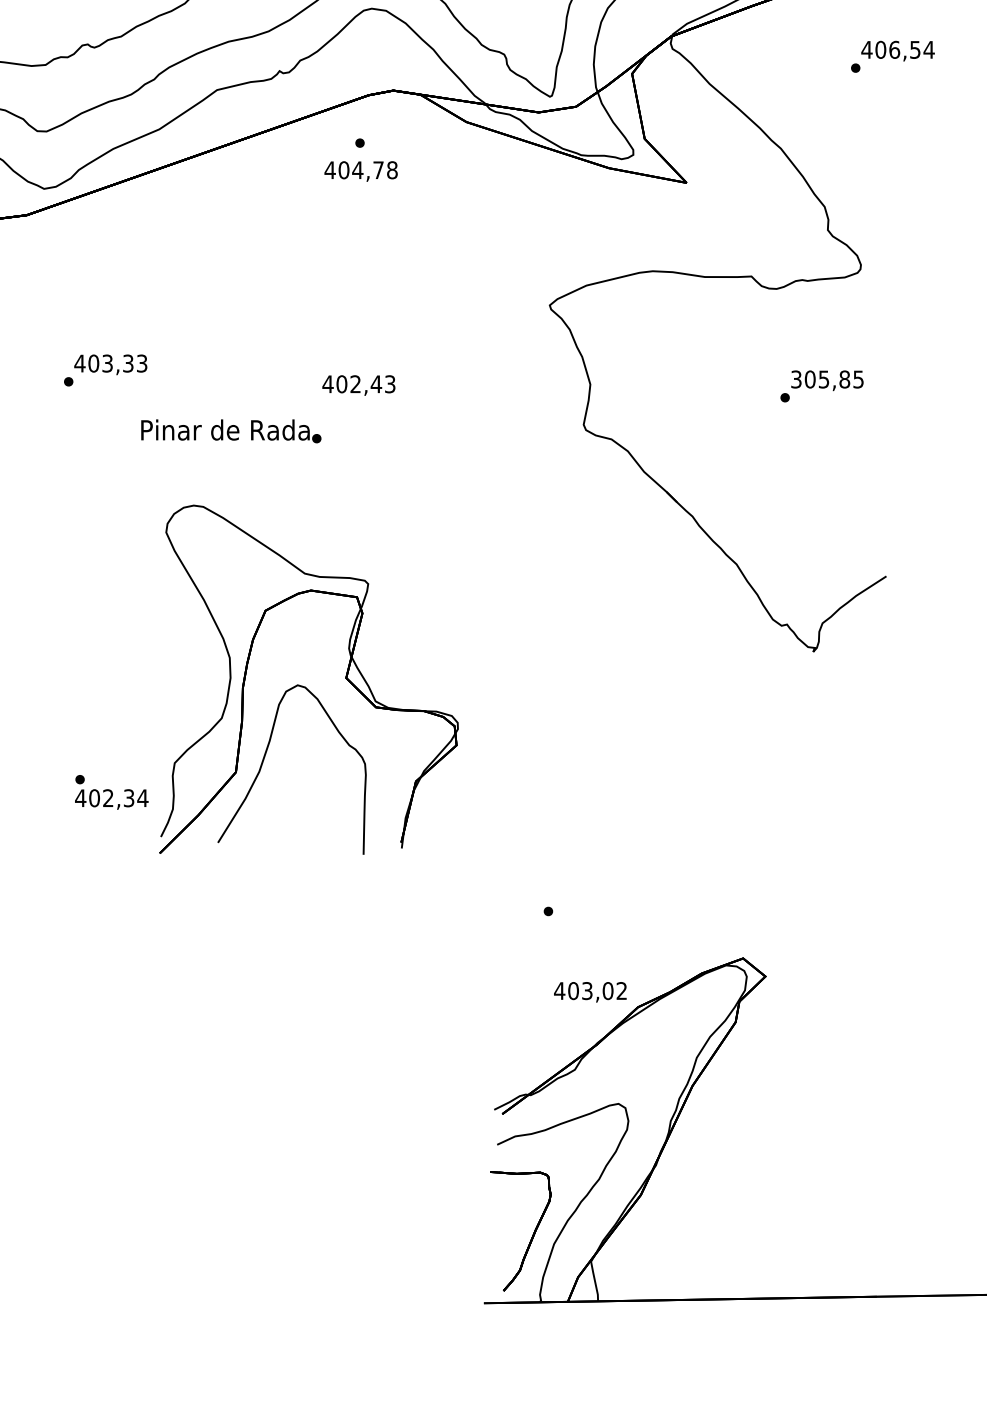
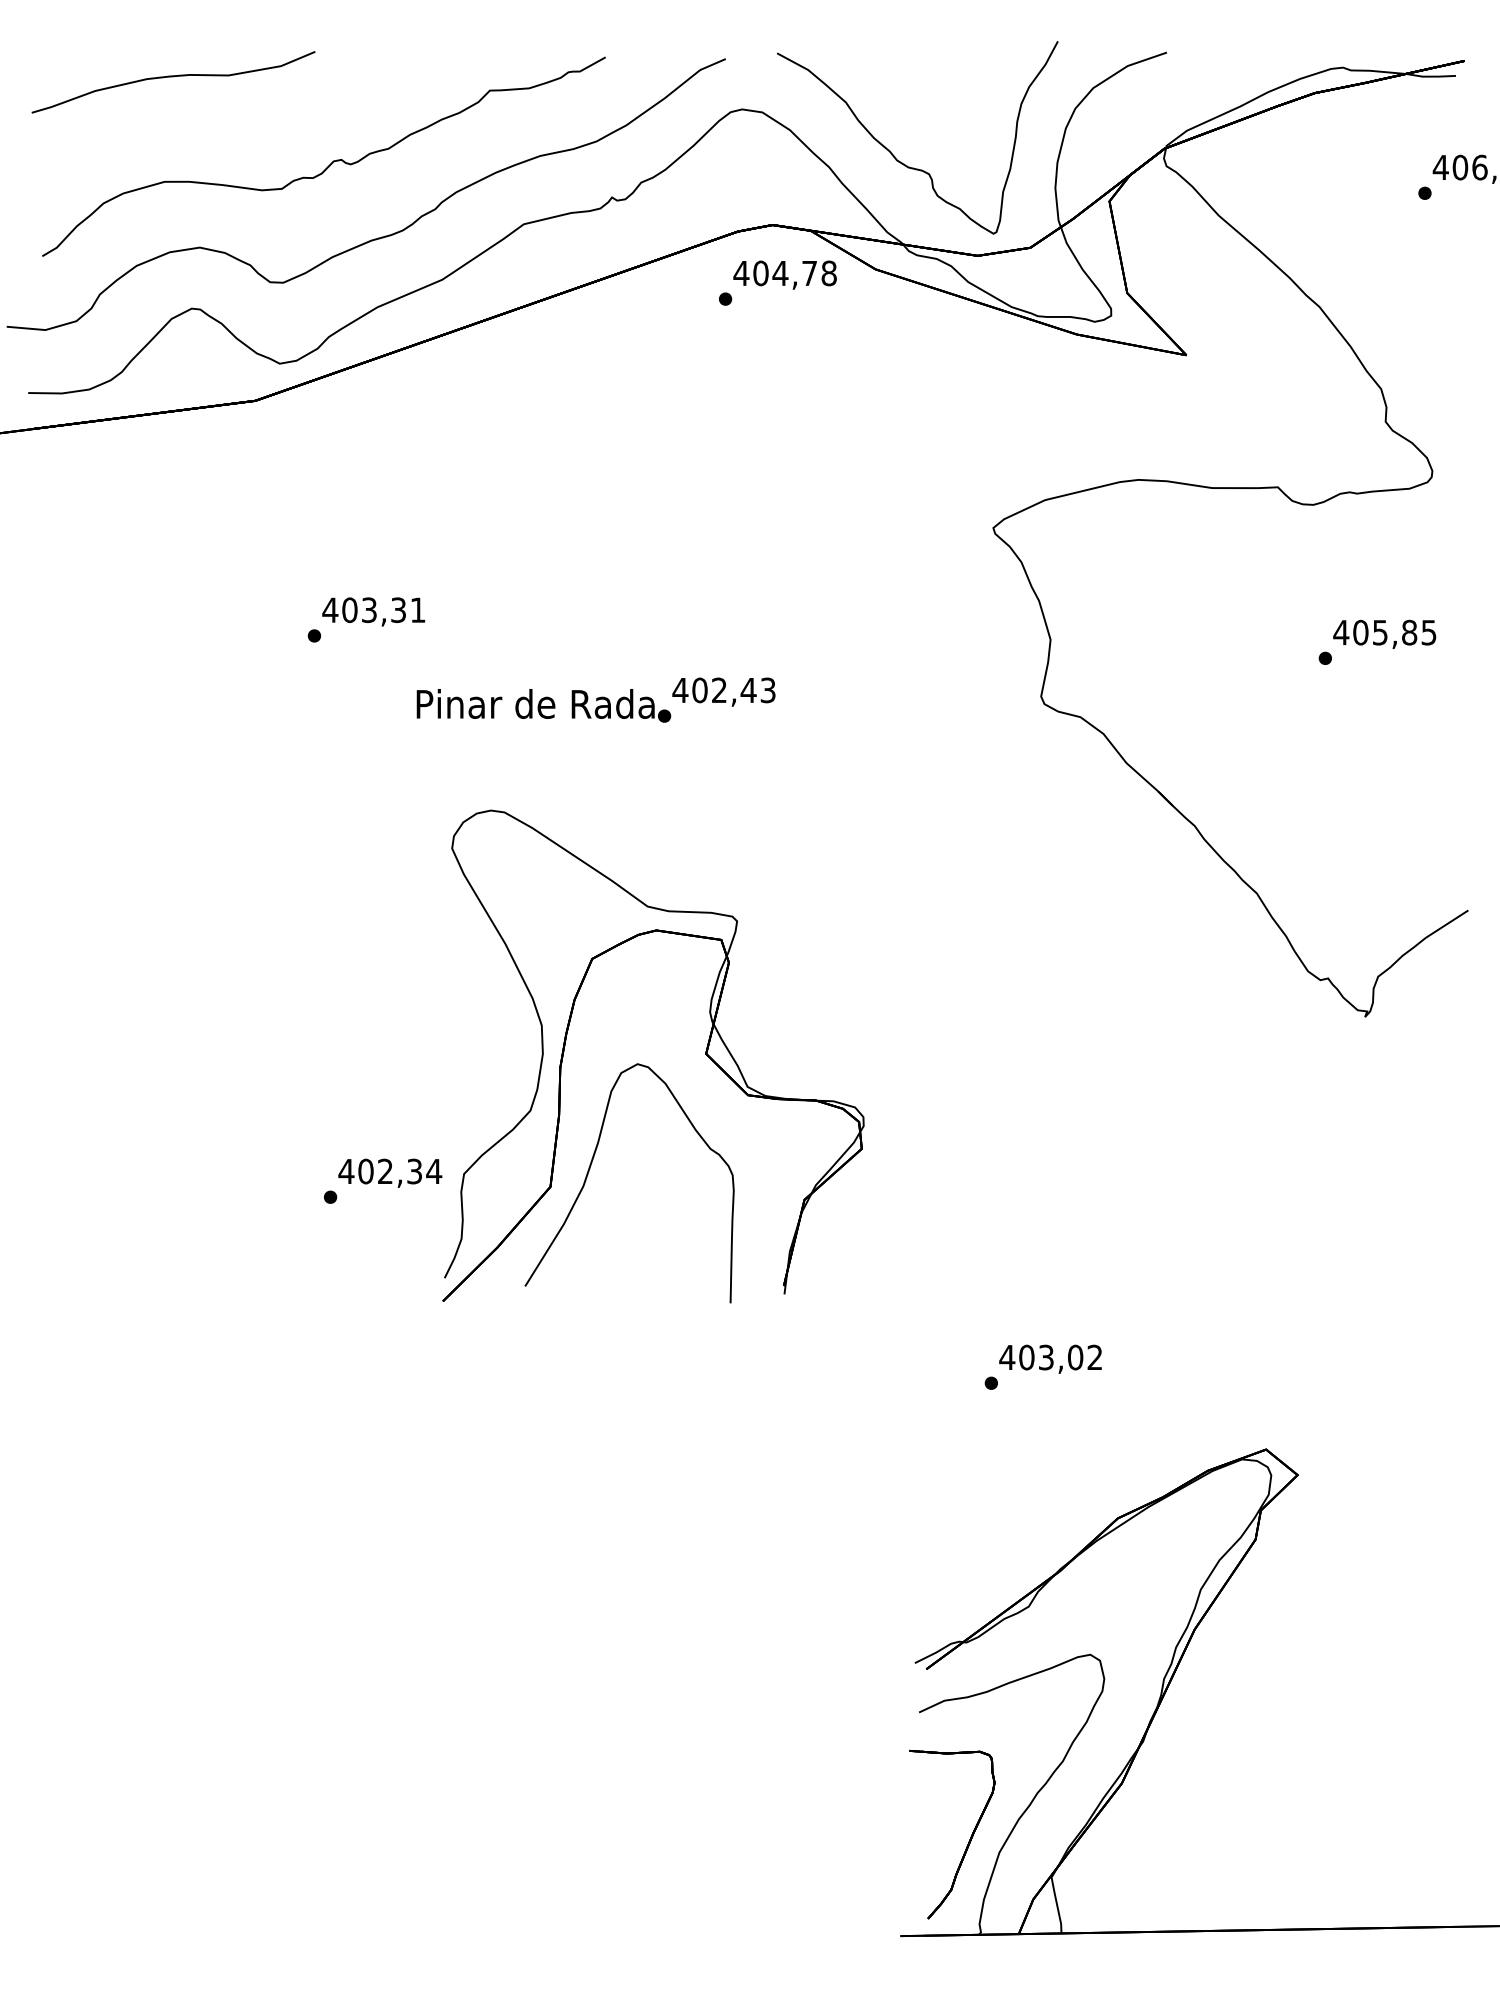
text: (360, 171) -> (784, 274), moved
text: (141, 363) -> (417, 610), 403,33 -> 403,31
text: (796, 379) -> (1341, 632), 305,85 -> 405,85
text: (358, 385) -> (723, 691), moved
text: (111, 798) -> (390, 1172), moved
text: (590, 991) -> (1050, 1358), moved

